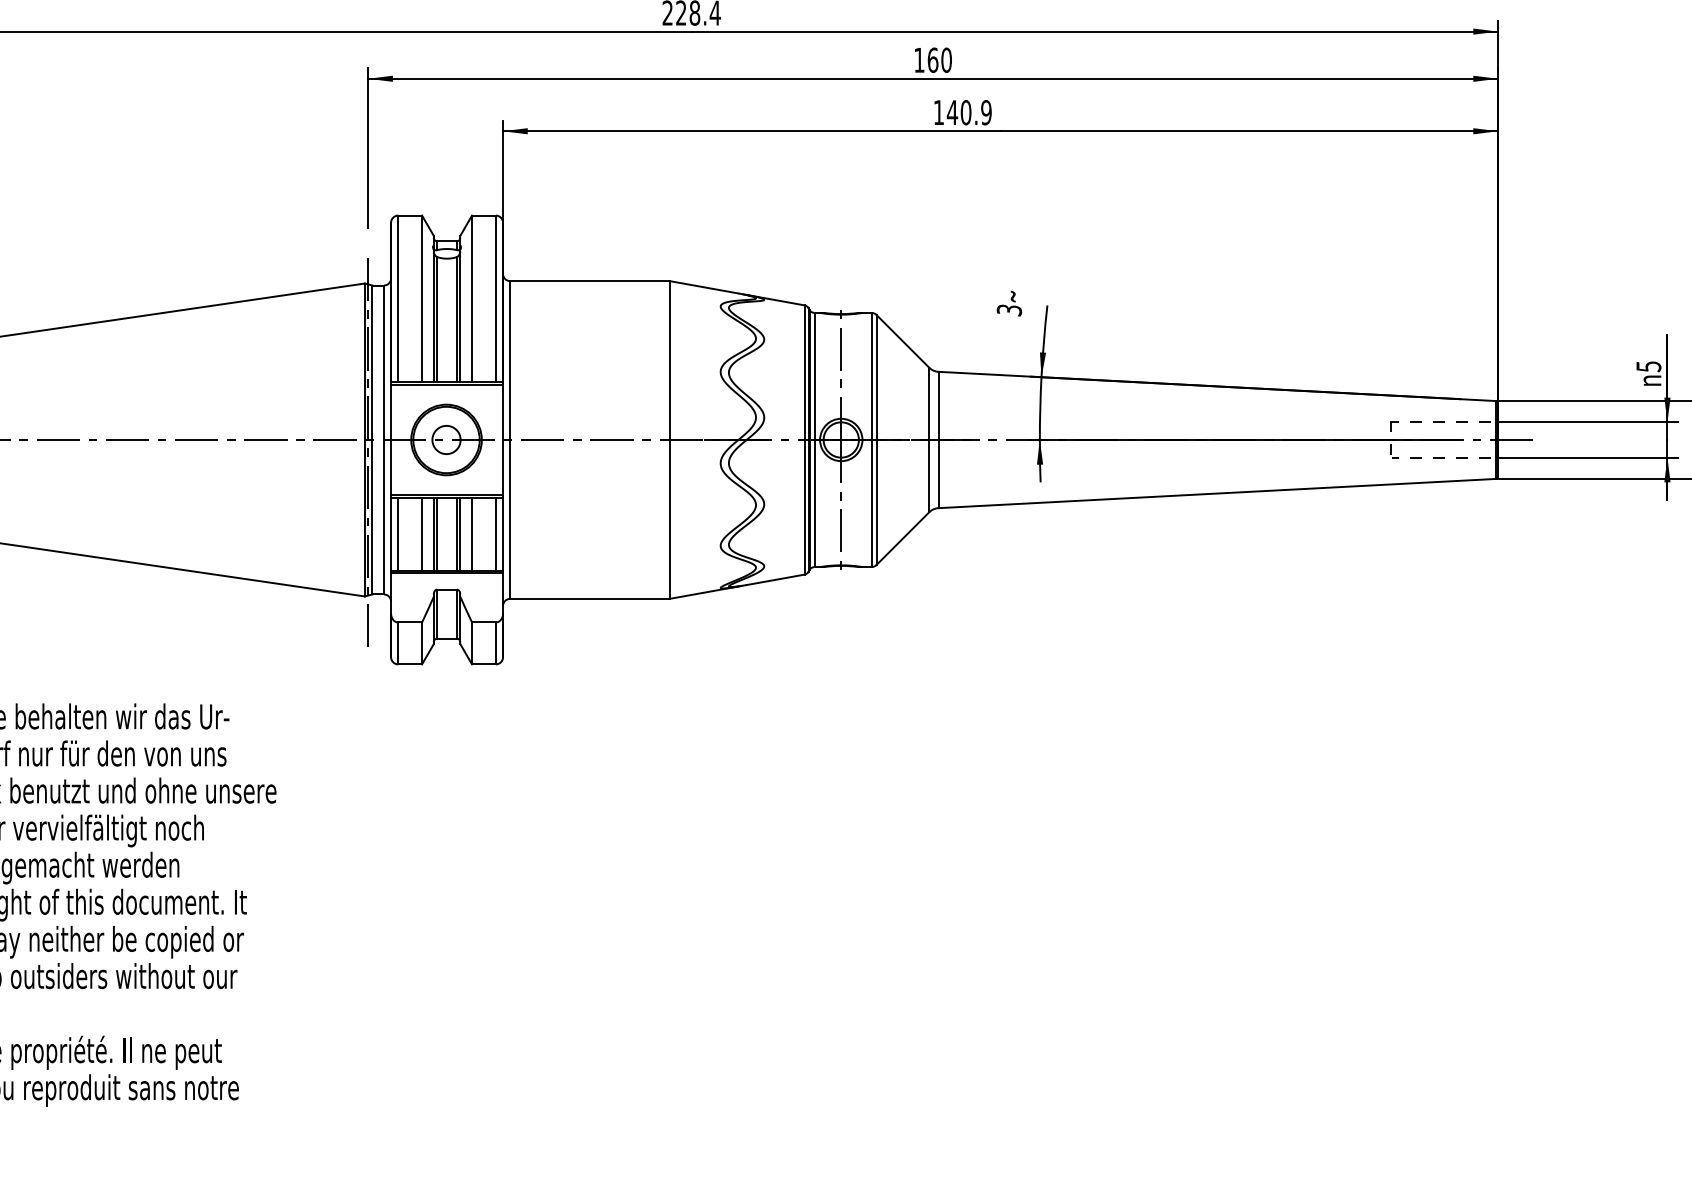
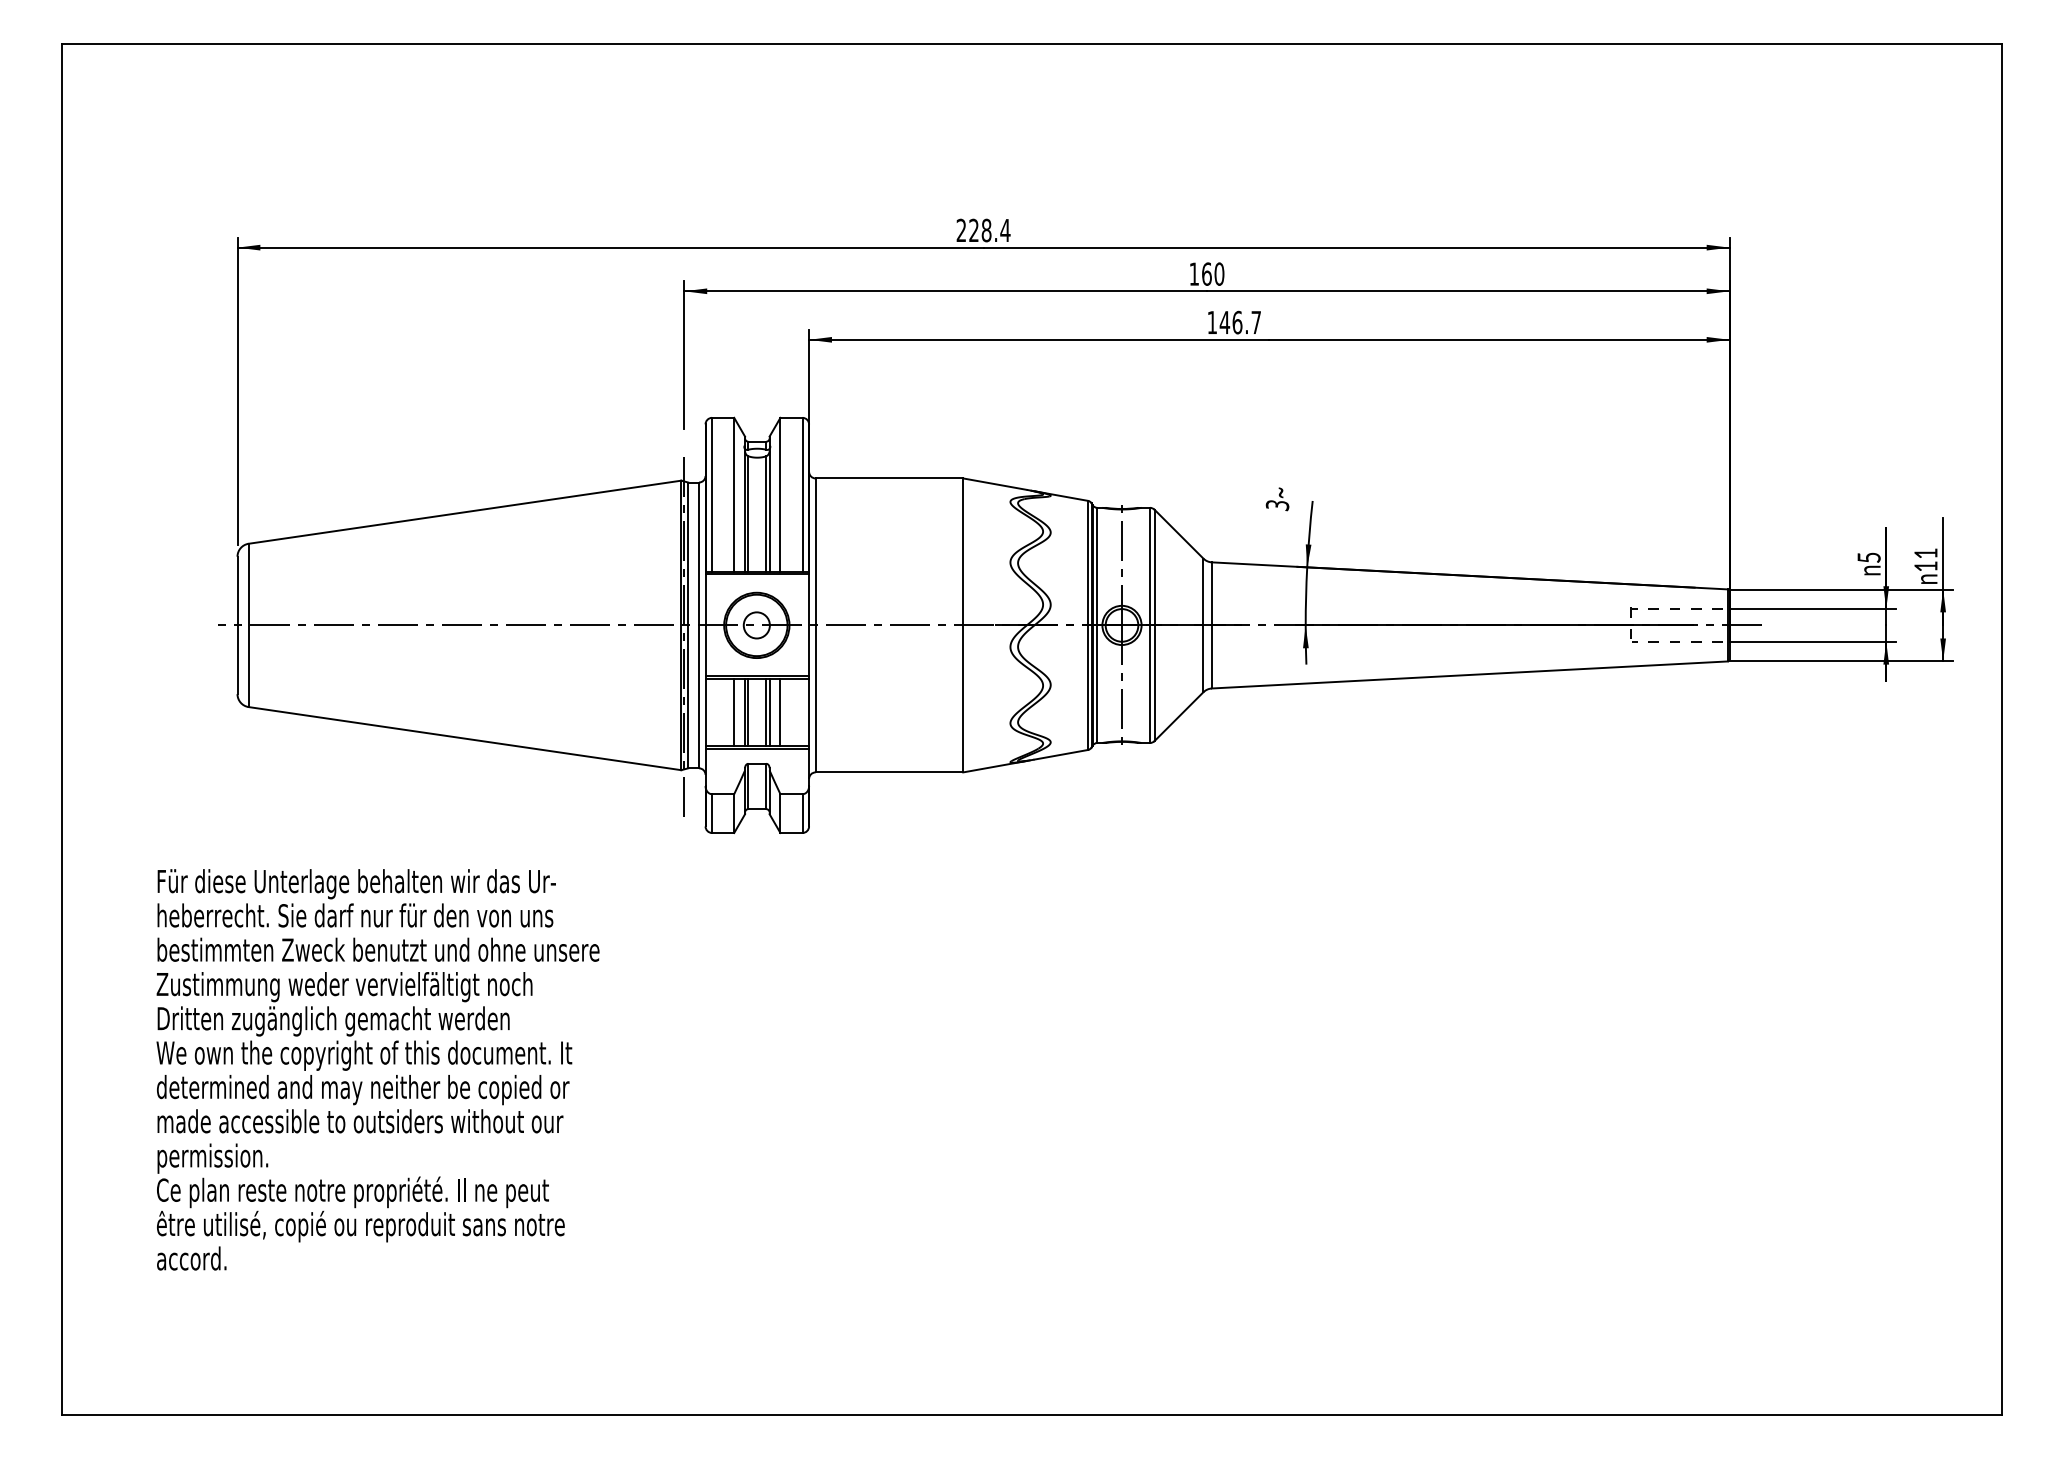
text: (975, 112) -> (1246, 322), 140.9 -> 146.7
line: (398, 534) -> (712, 712), removed
line: (495, 534) -> (802, 712), removed

